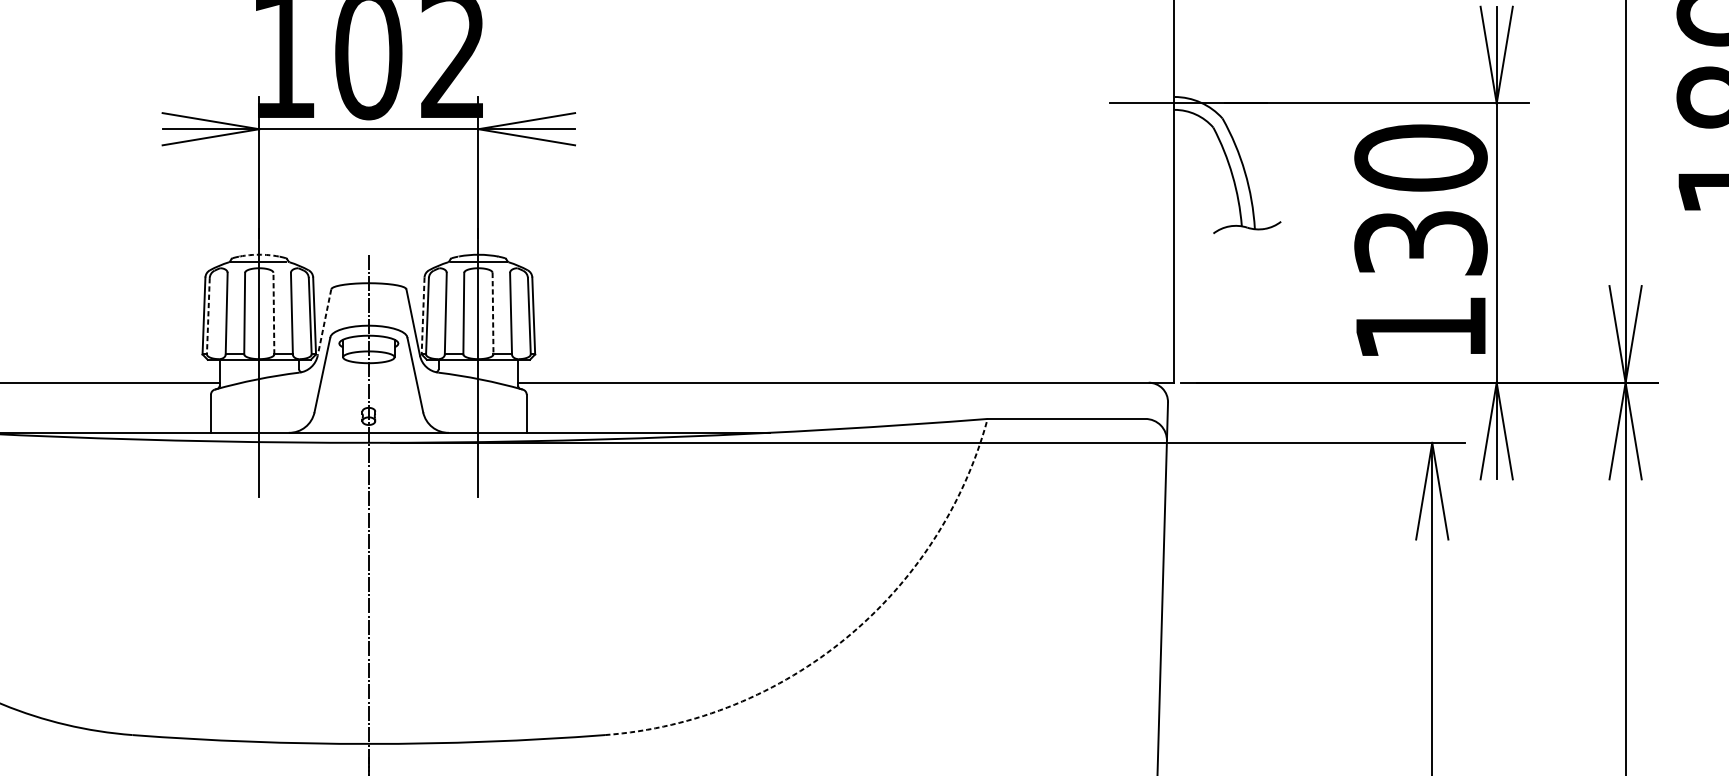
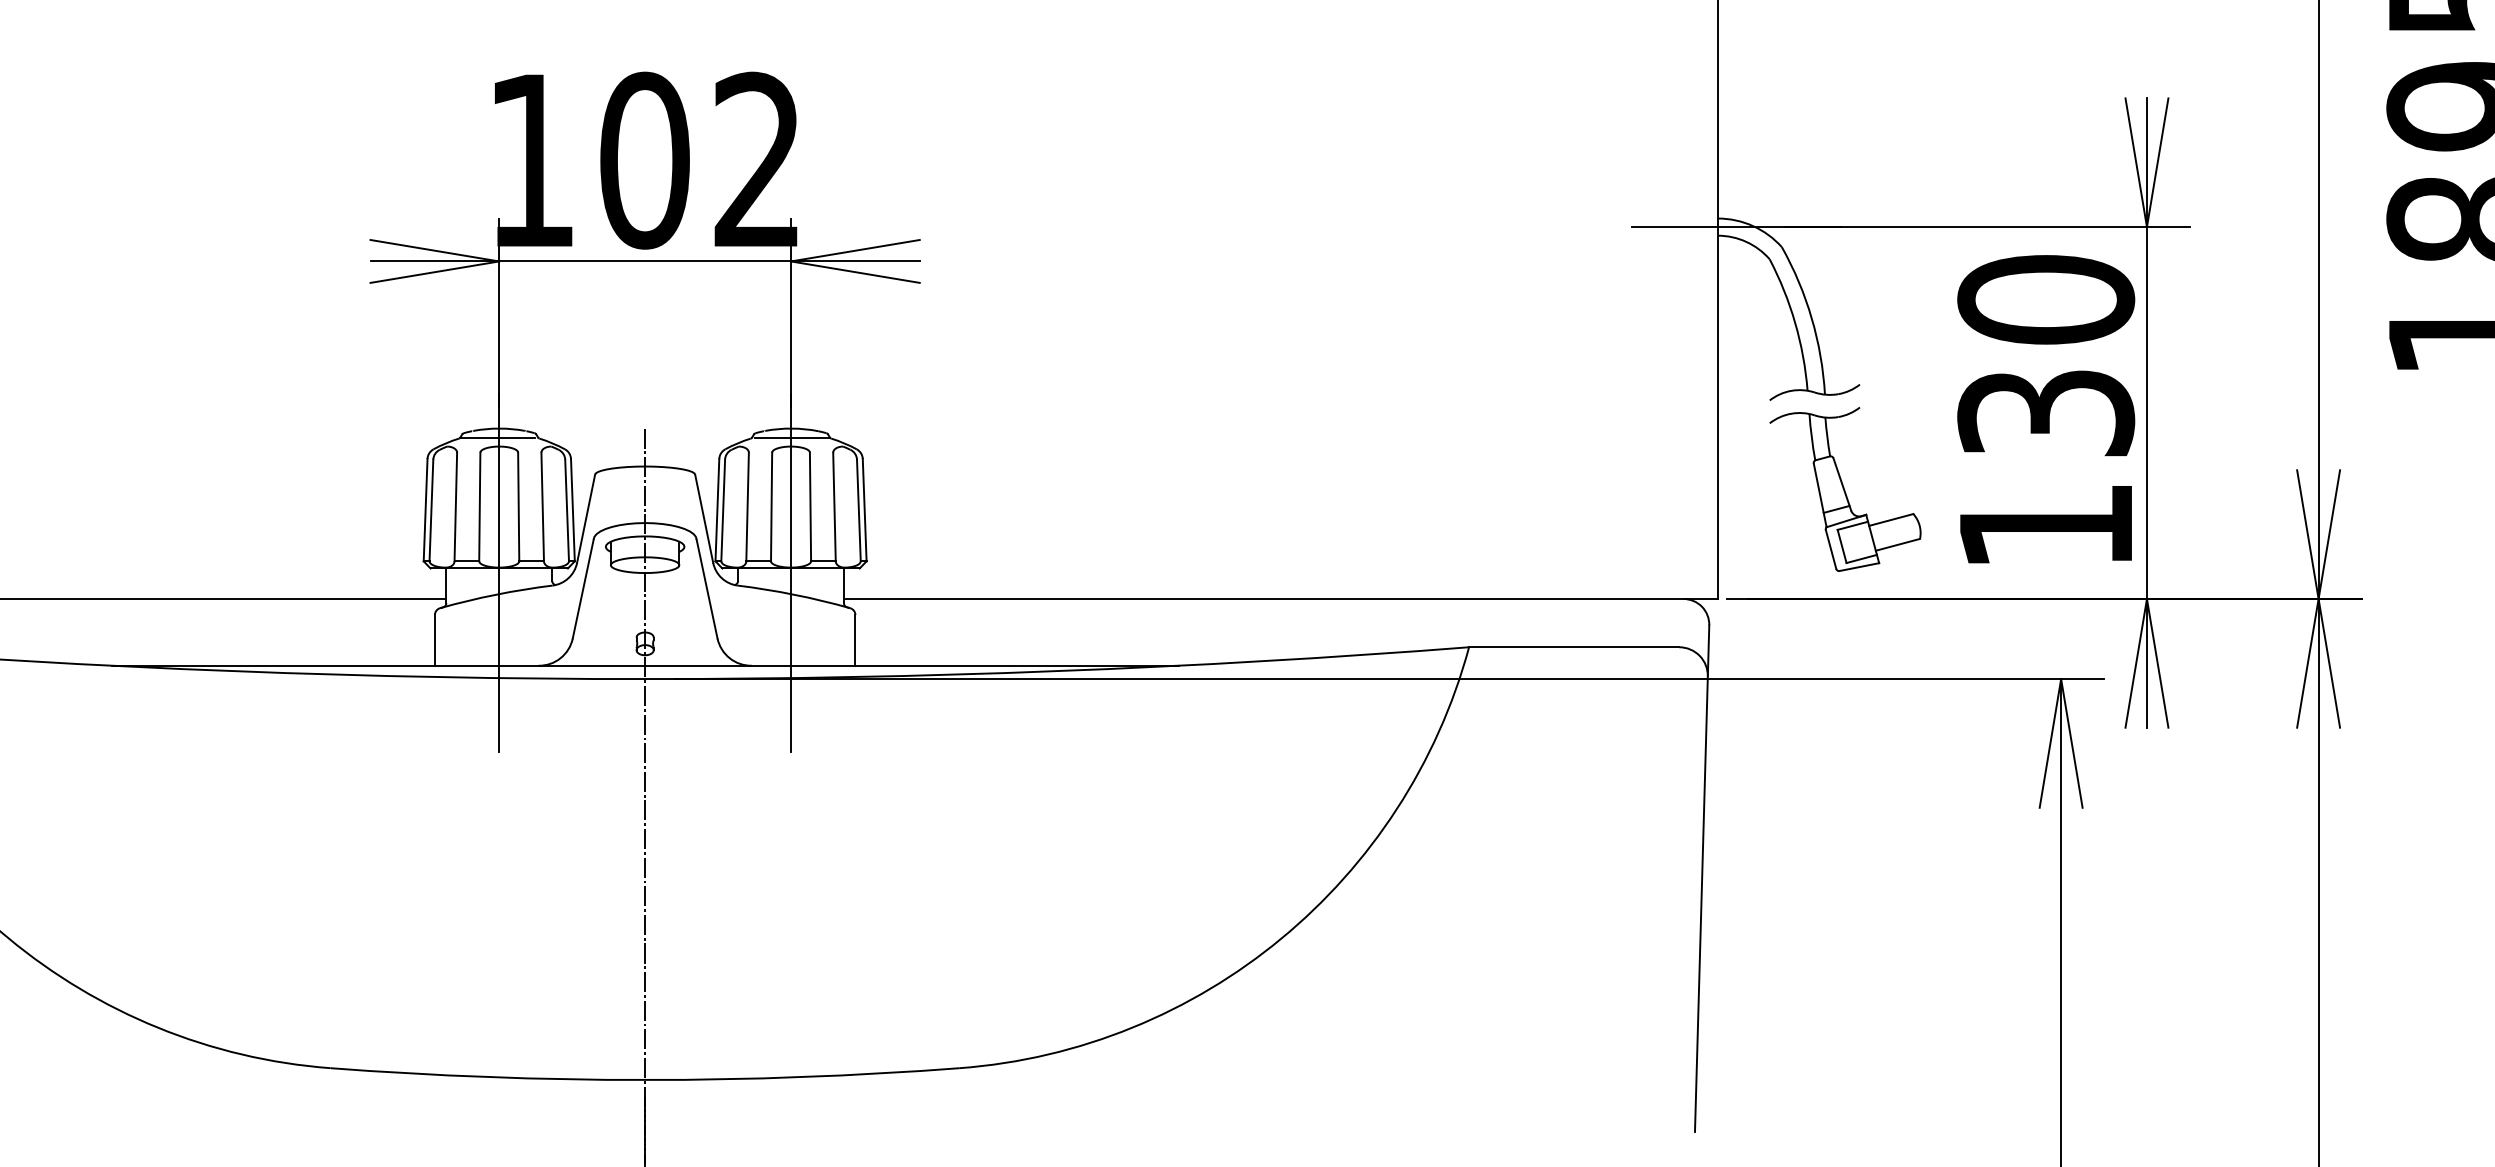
arc: (259, 254) -> (499, 428), dashed -> solid
part: (1270, 300) -> (1845, 489), added
line: (273, 313) -> (518, 506), dashed -> solid
line: (493, 314) -> (810, 507), dashed -> solid
line: (208, 316) -> (431, 510), dashed -> solid
line: (423, 316) -> (717, 510), dashed -> solid
line: (324, 322) -> (586, 518), dashed -> solid
arc: (846, 637) -> (1281, 938), dashed -> solid

